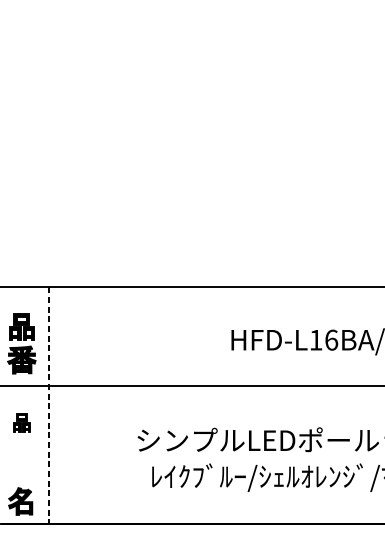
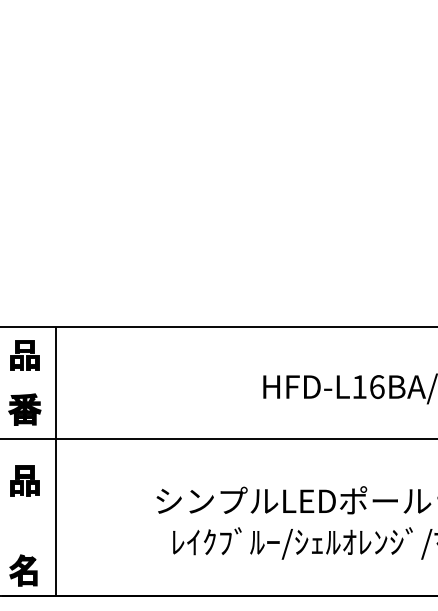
part: (21, 327) -> (24, 355), moved
line: (49, 405) -> (56, 461), dashed -> solid
part: (21, 422) -> (24, 480), size x1.43

